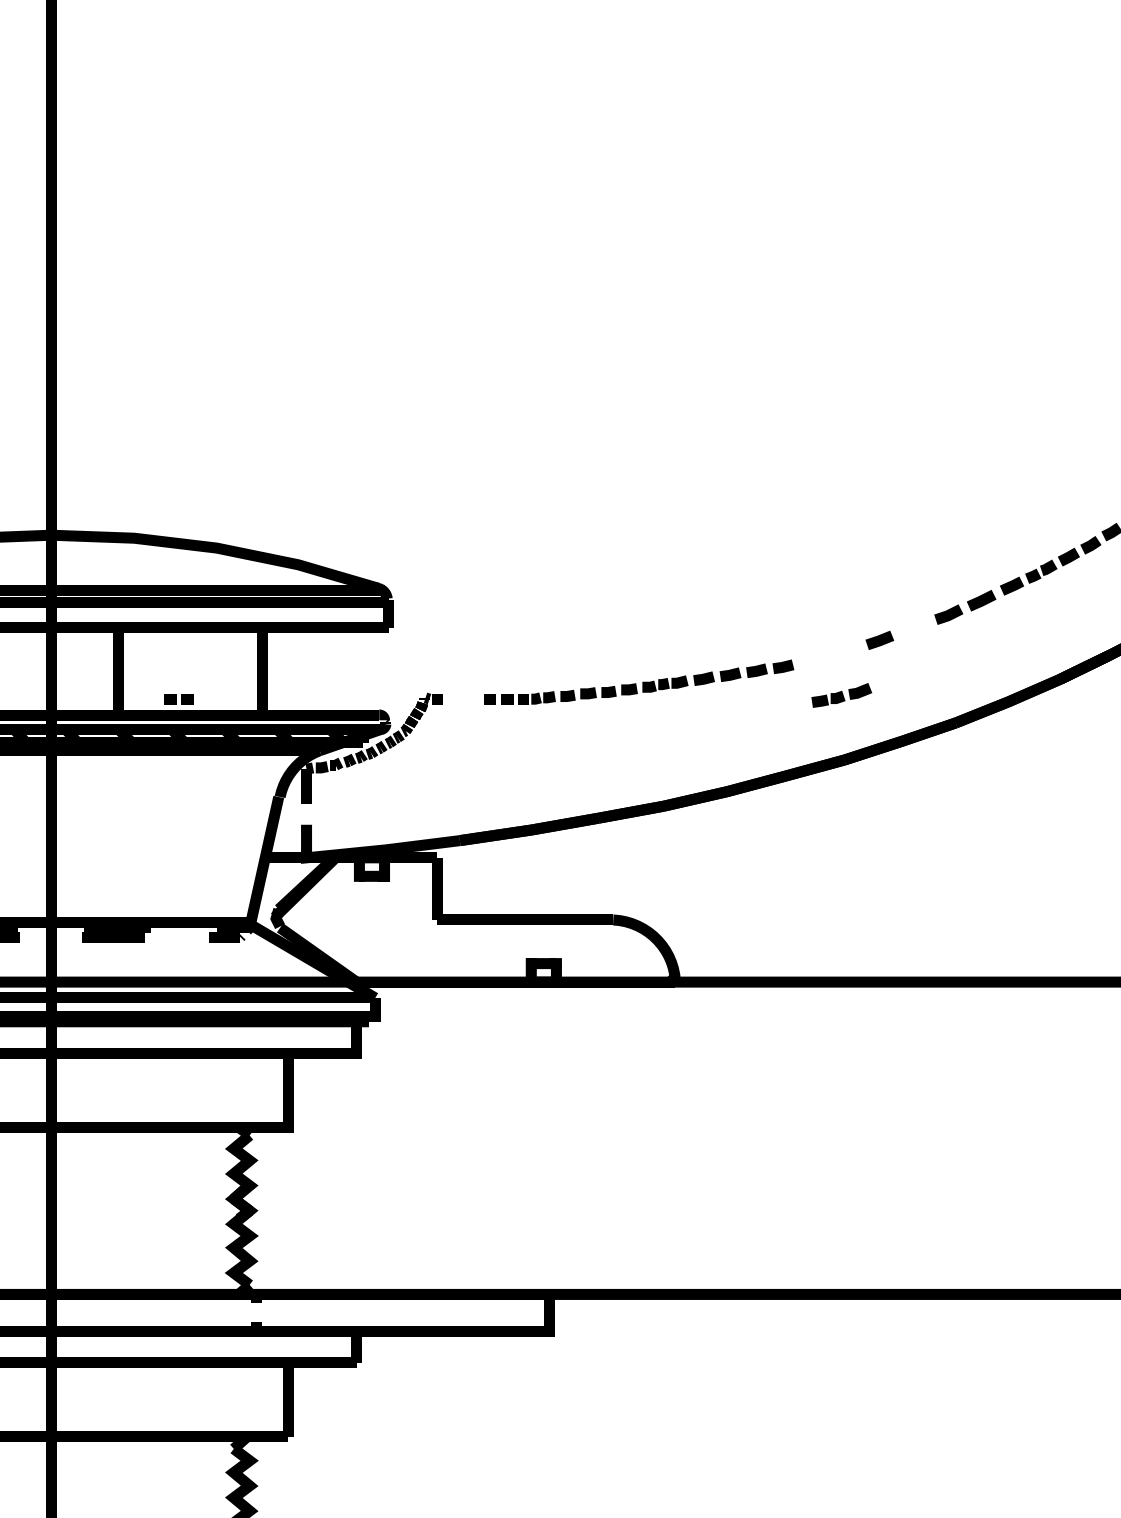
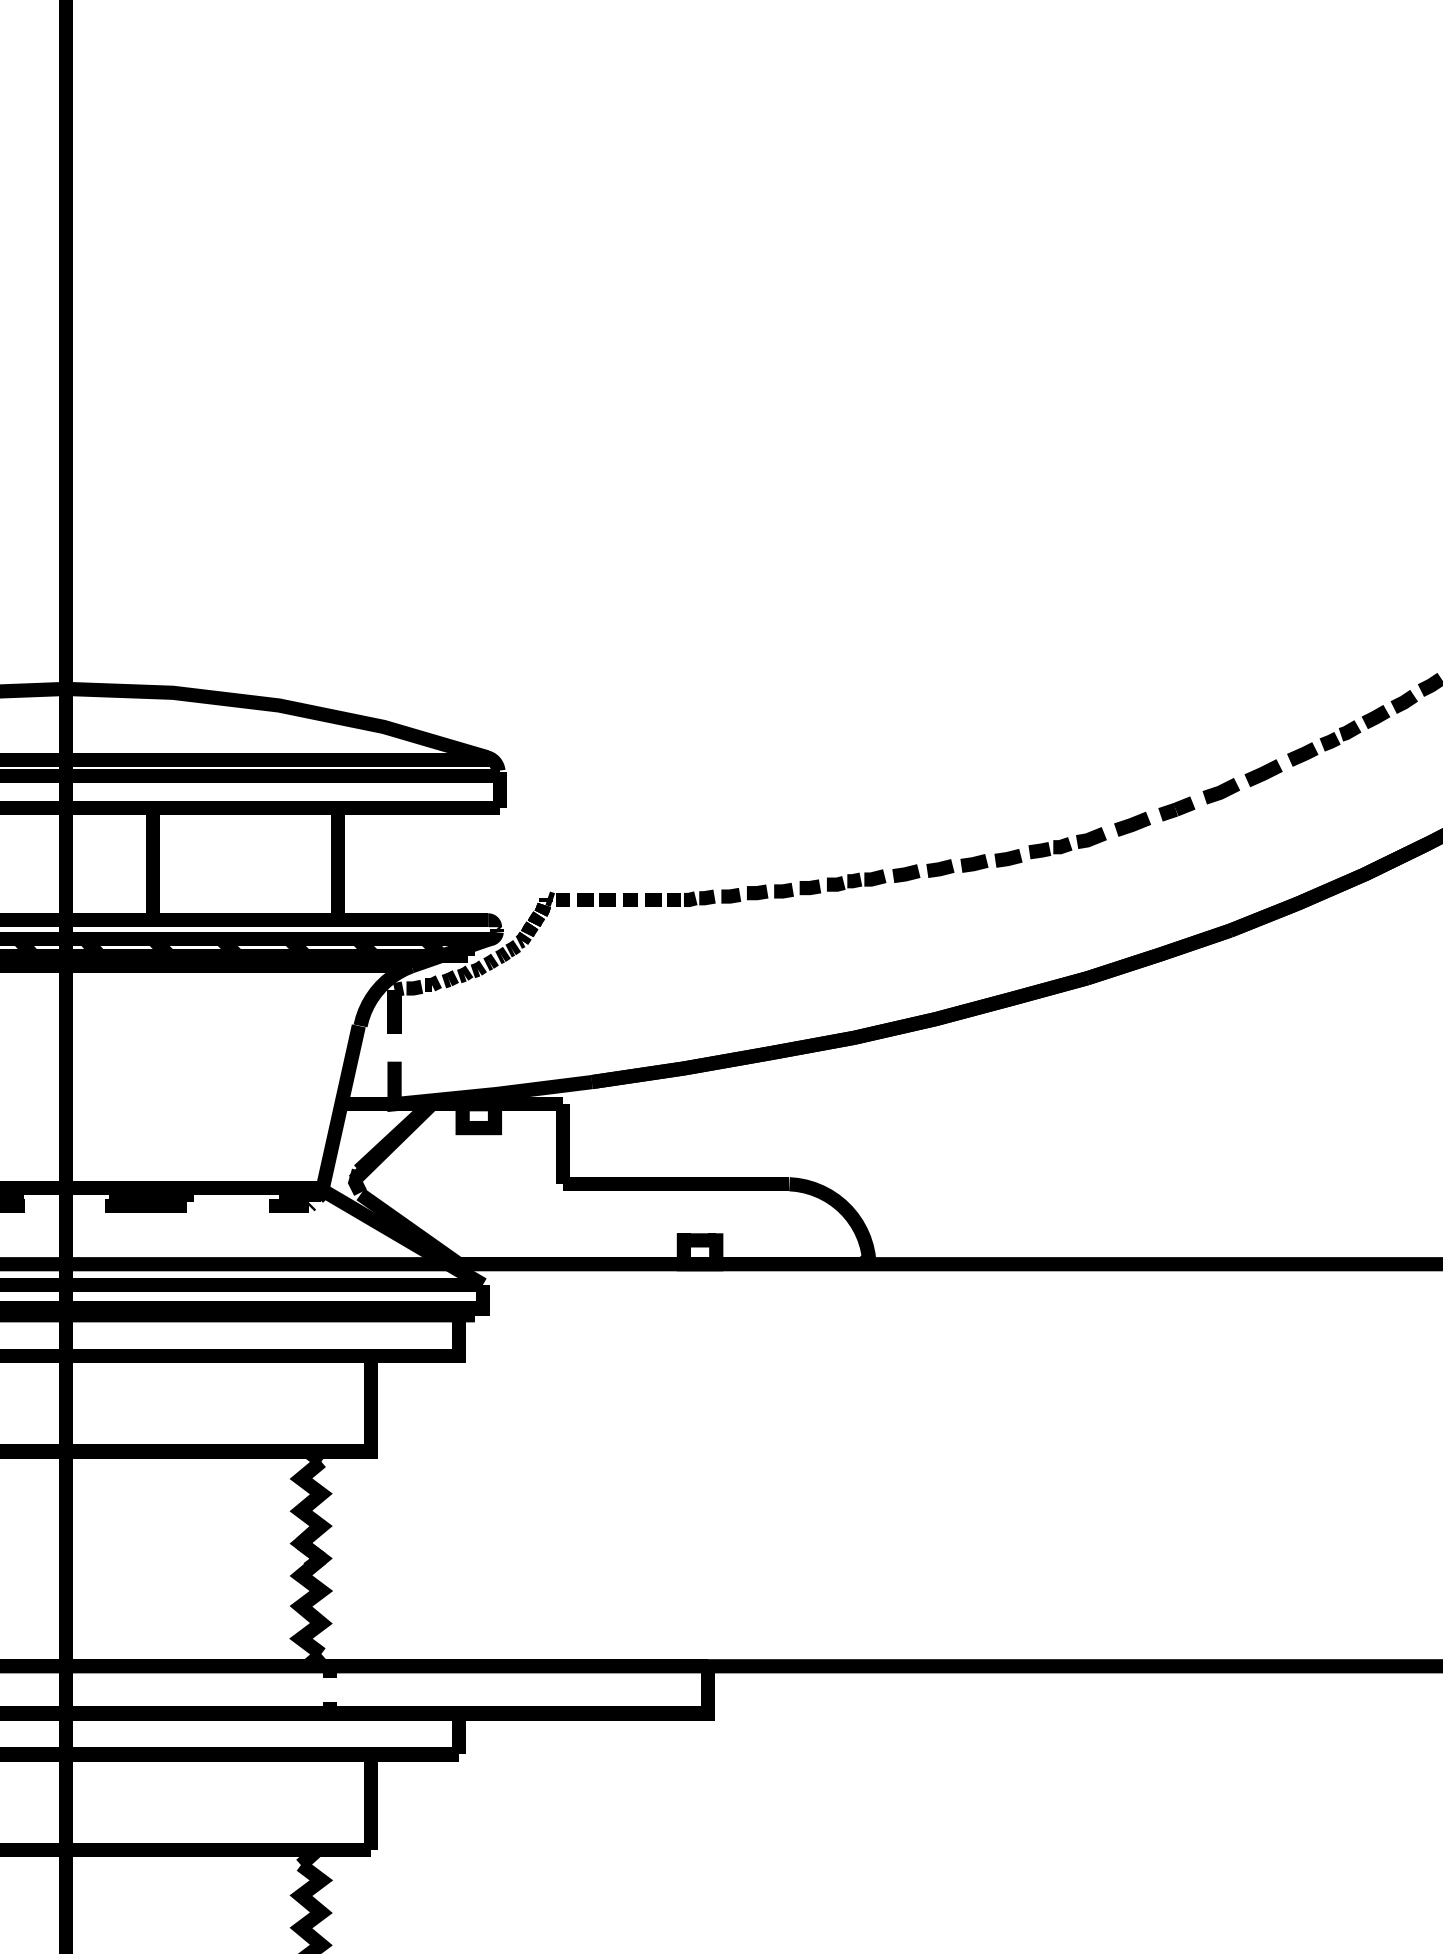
part: (913, 628) -> (1176, 808), added
part: (841, 695) -> (1067, 843), moved
part: (179, 698) -> (596, 899), moved

